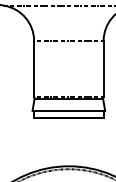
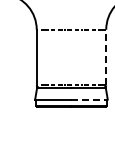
line: (103, 68) -> (106, 57), solid -> dashed
line: (87, 111) -> (90, 100), solid -> dashed

